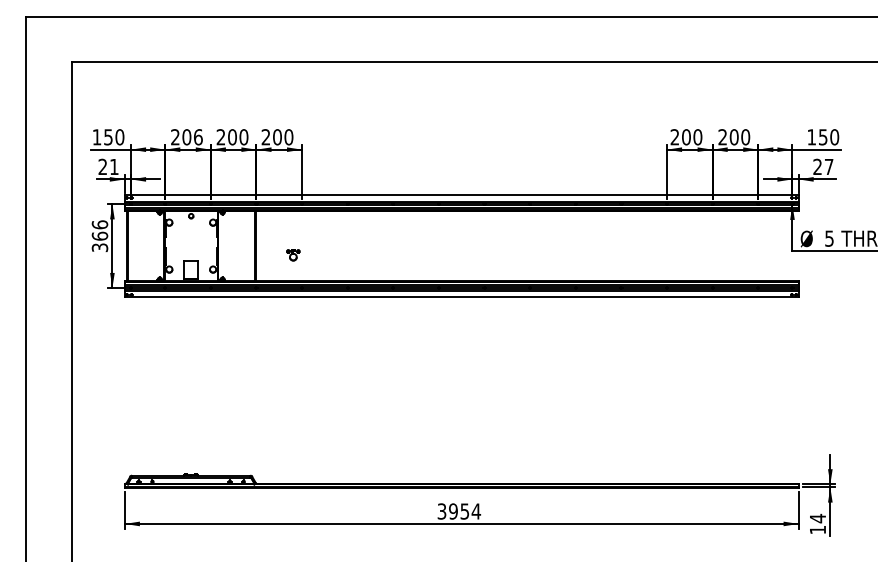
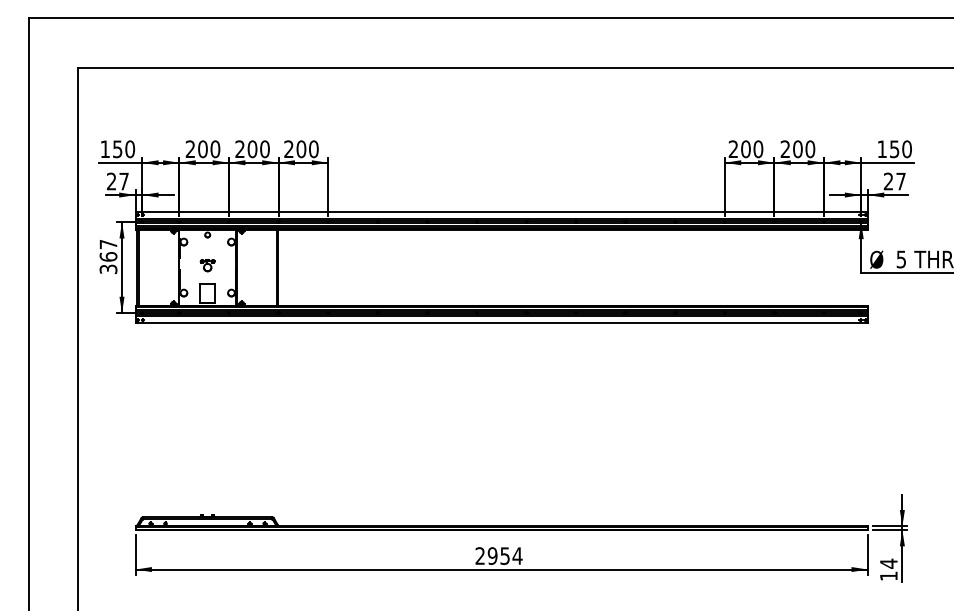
text: (198, 136) -> (215, 148), 206 -> 200
text: (113, 166) -> (123, 181), 21 -> 27
text: (99, 224) -> (108, 244), 366 -> 367
part: (293, 255) -> (207, 265), moved
text: (441, 511) -> (479, 555), 3954 -> 2954

